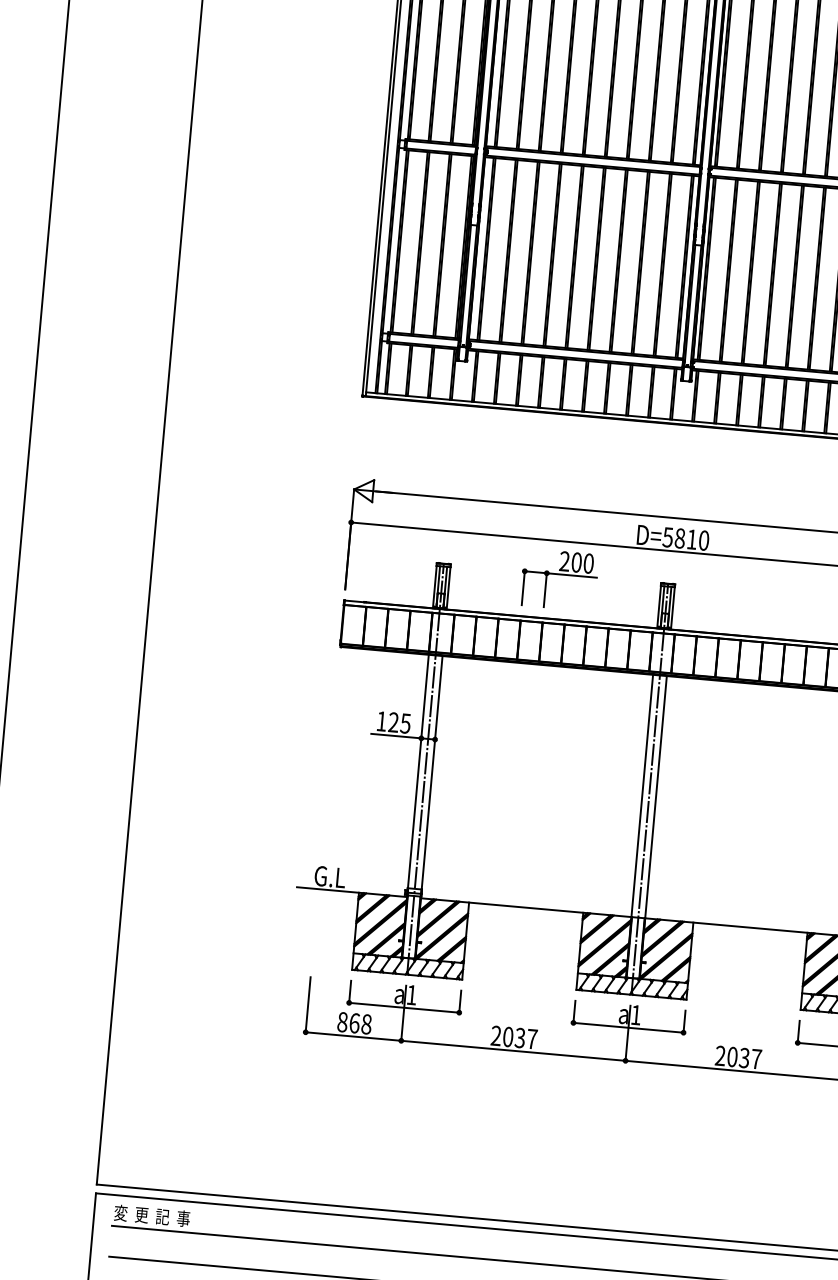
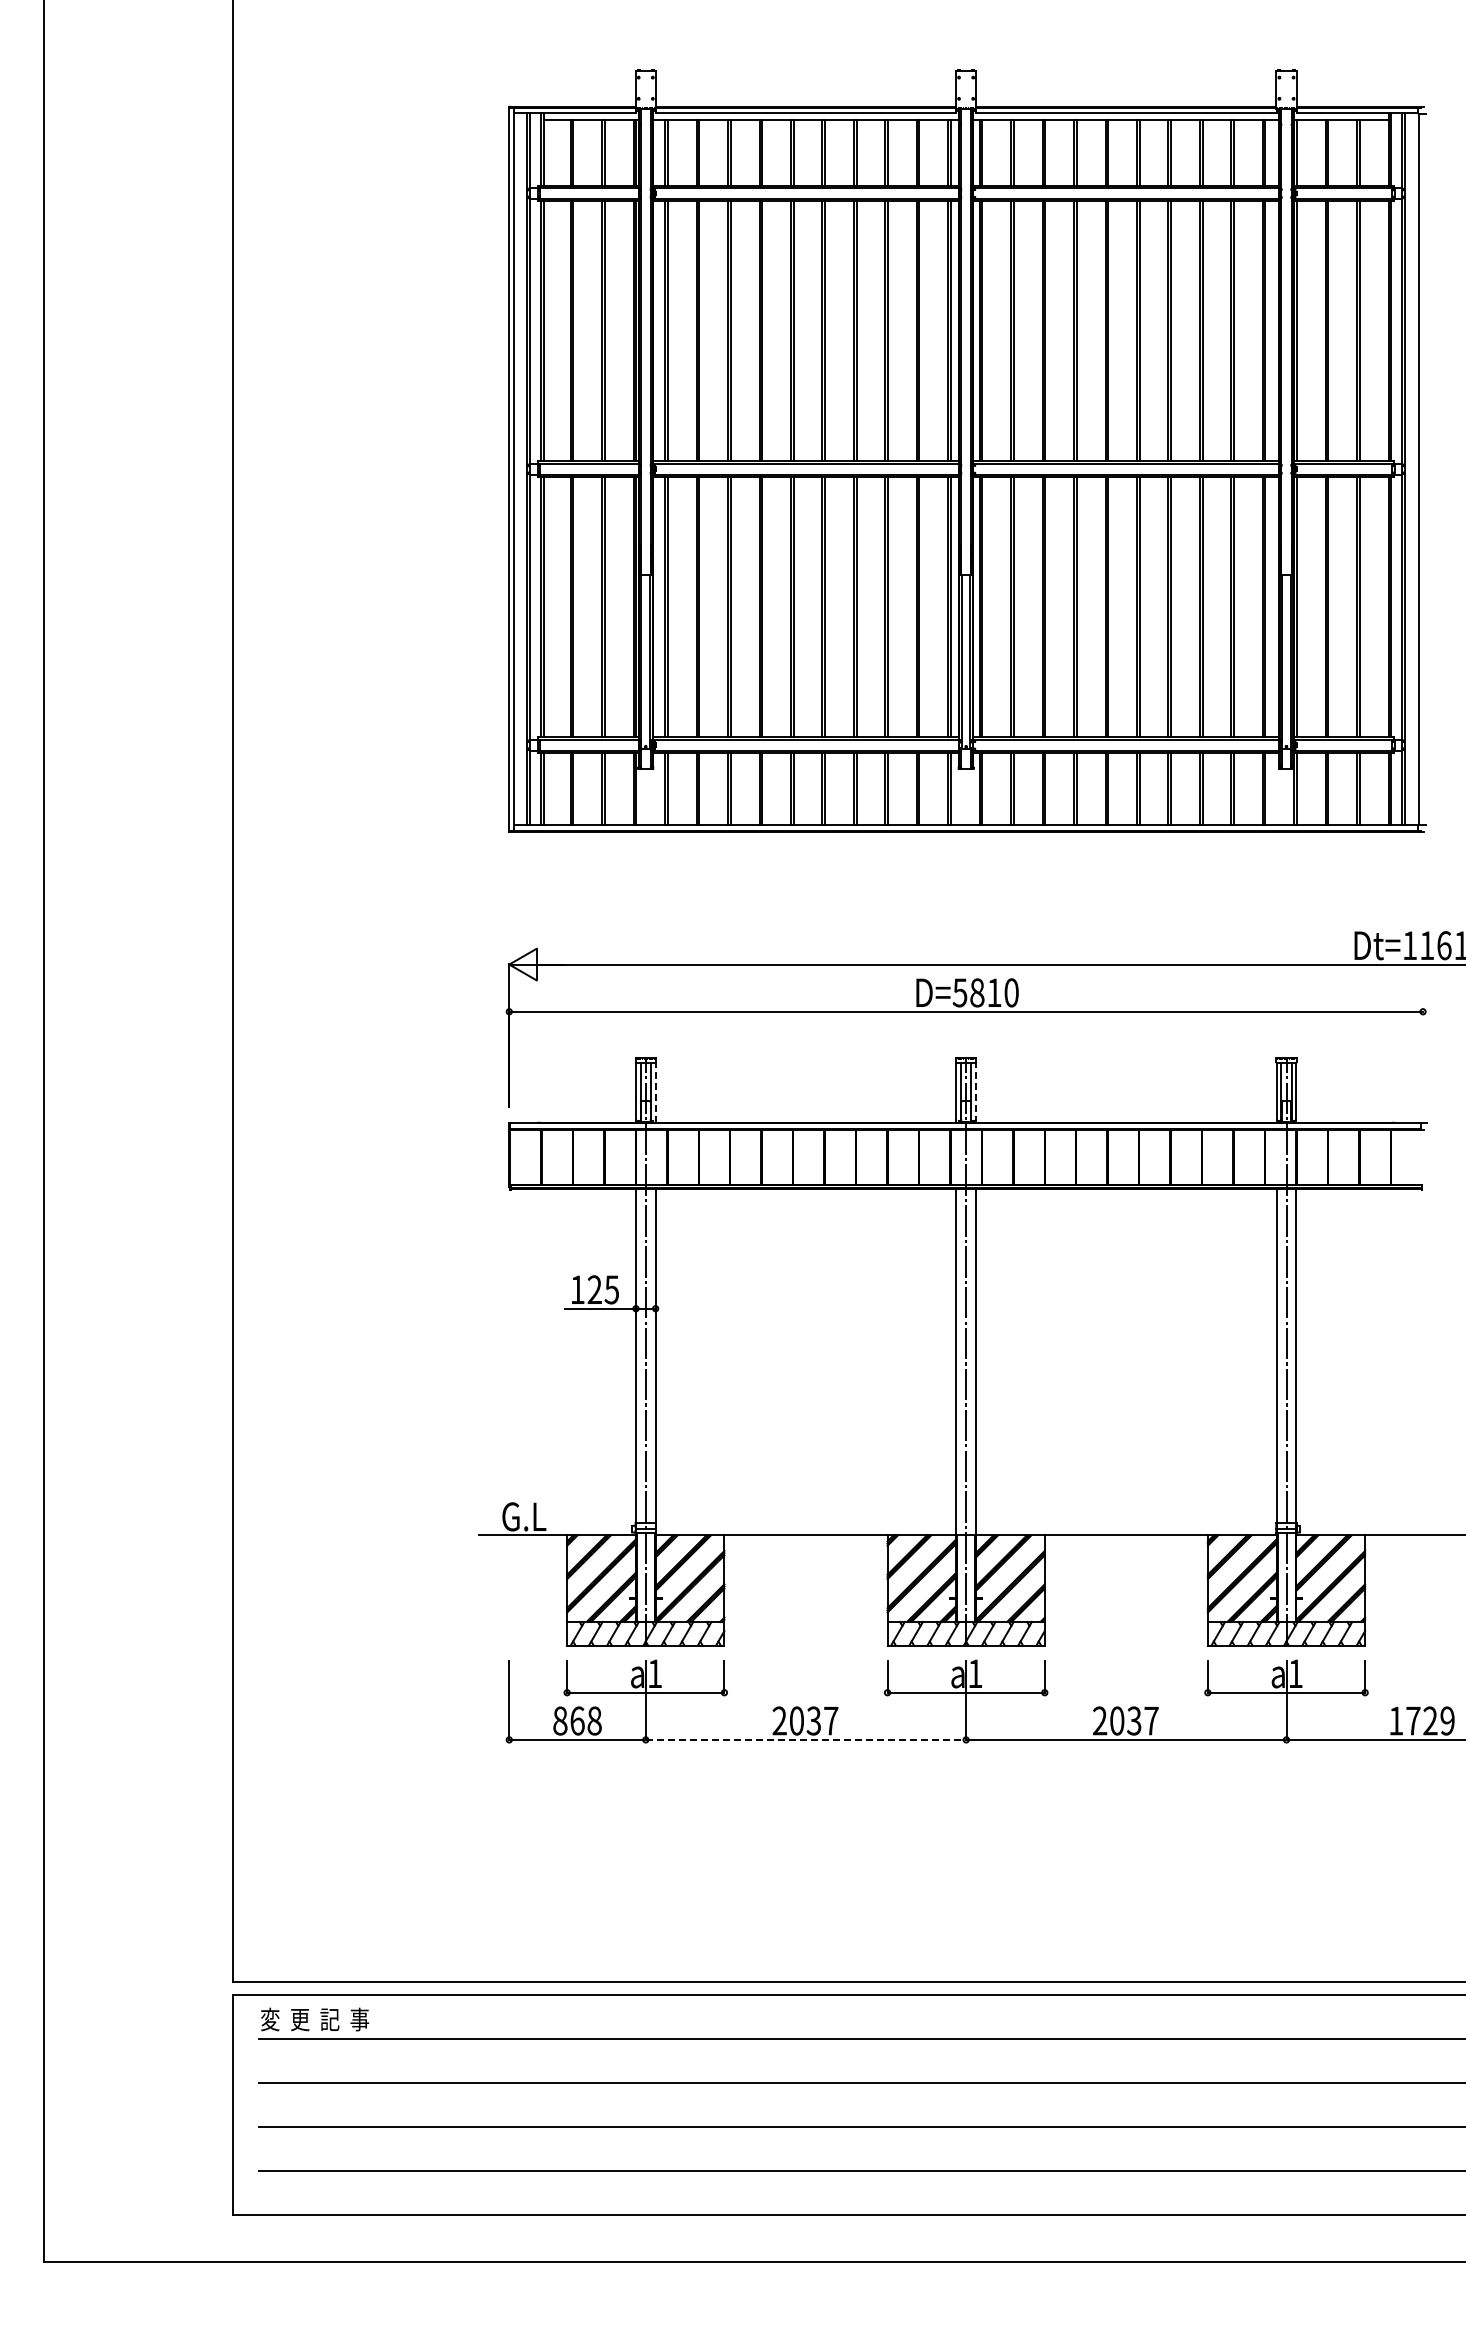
part: (559, 574) -> (810, 1059), removed
line: (448, 588) -> (655, 1092), solid -> dashed
line: (672, 608) -> (975, 1092), solid -> dashed
line: (513, 1050) -> (806, 1739), solid -> dashed

